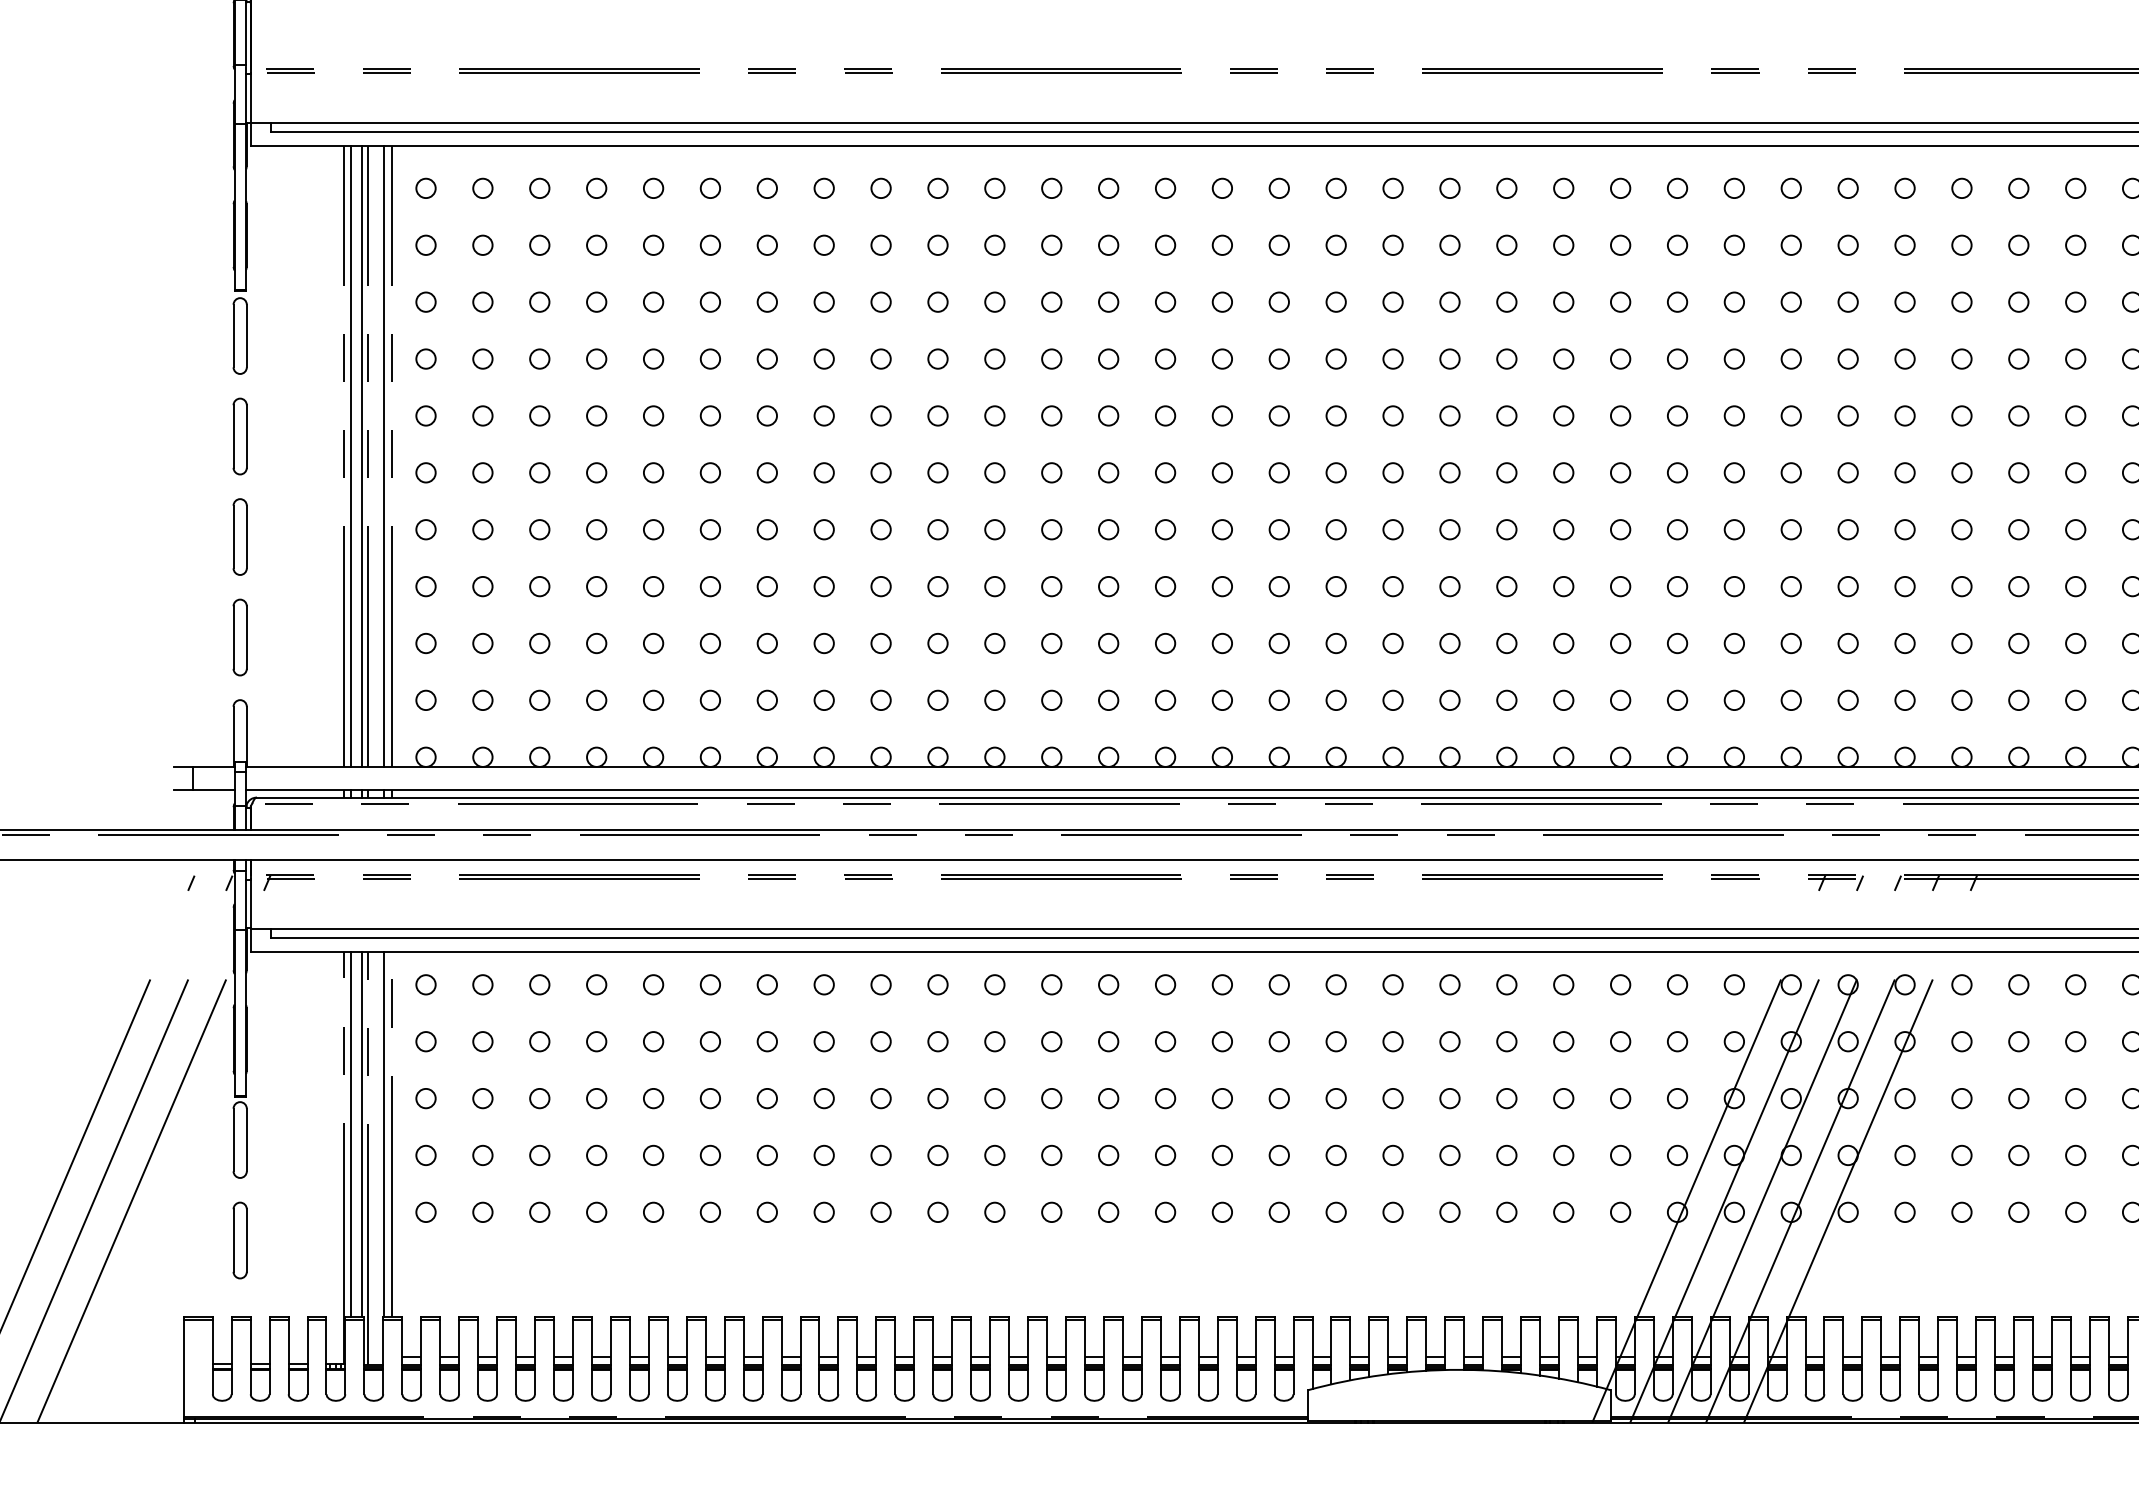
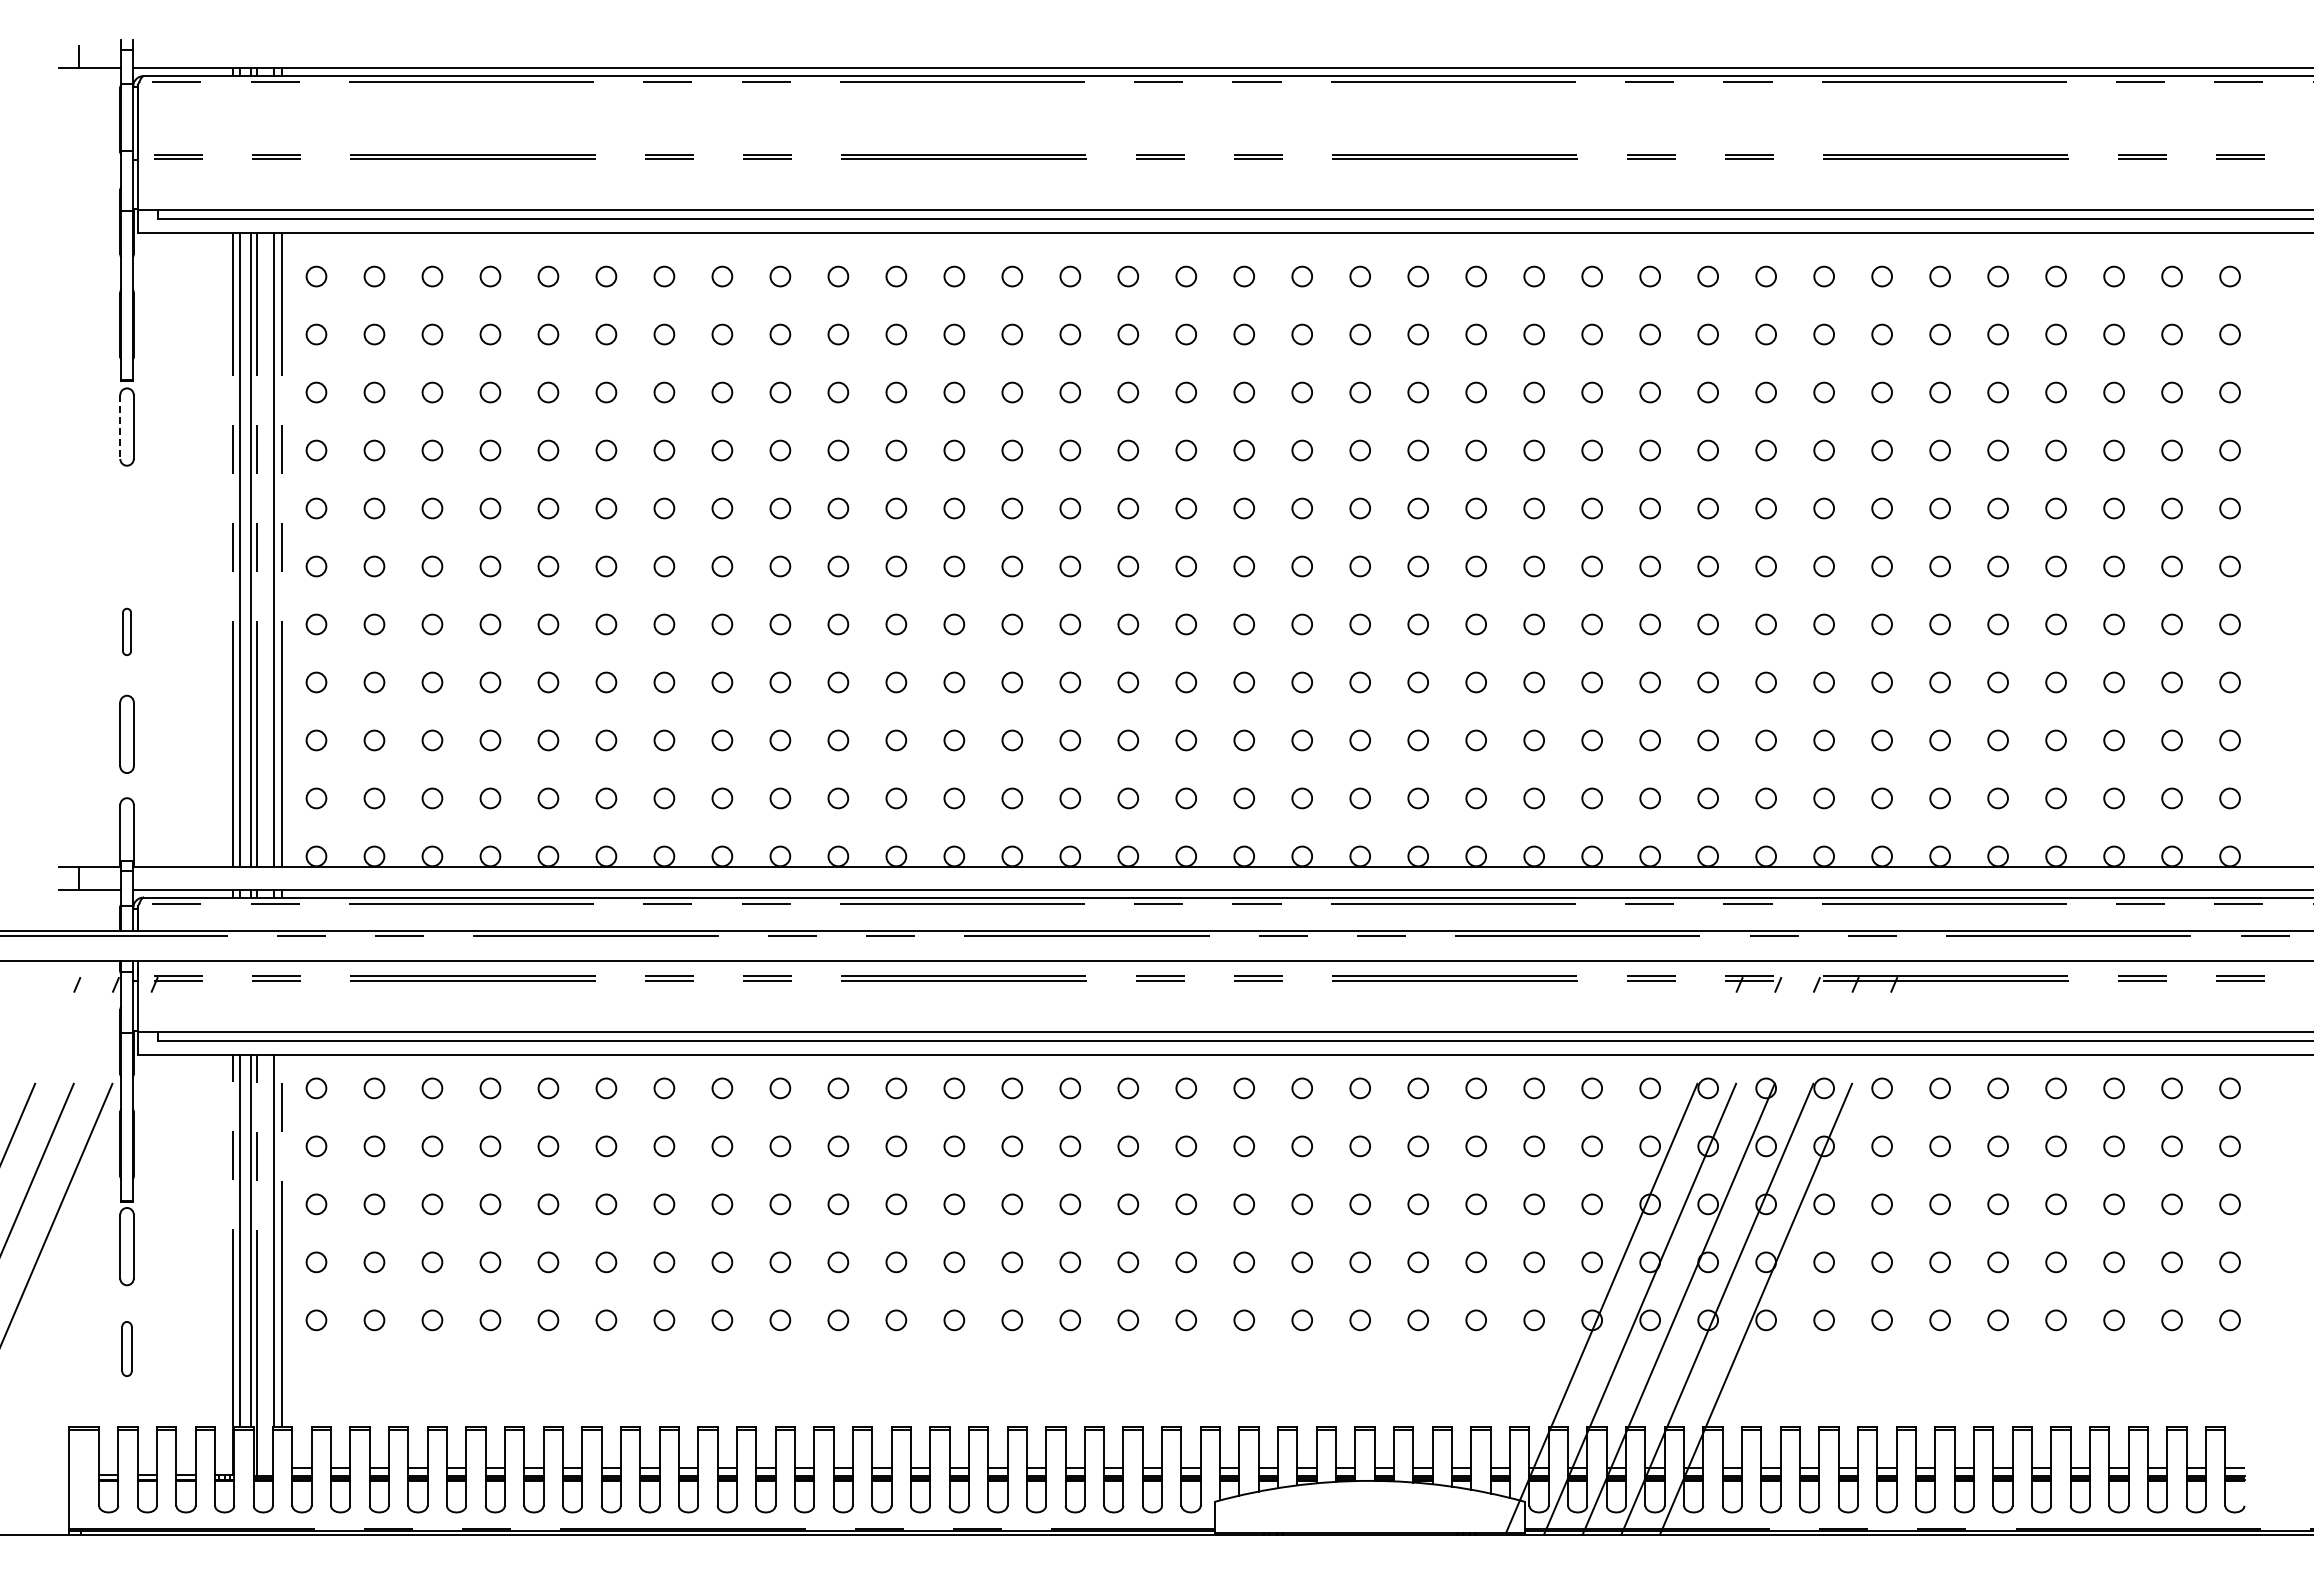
line: (233, 336) -> (120, 427), solid -> dashed
part: (239, 436) -> (126, 529), removed
part: (239, 536) -> (126, 631), size x0.6
part: (239, 1239) -> (126, 1348), size x0.7

